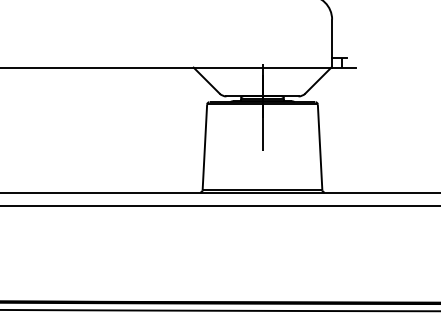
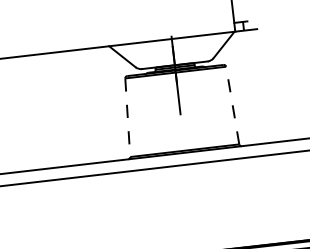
line: (204, 147) -> (127, 117), solid -> dashed
line: (320, 147) -> (233, 105), solid -> dashed

